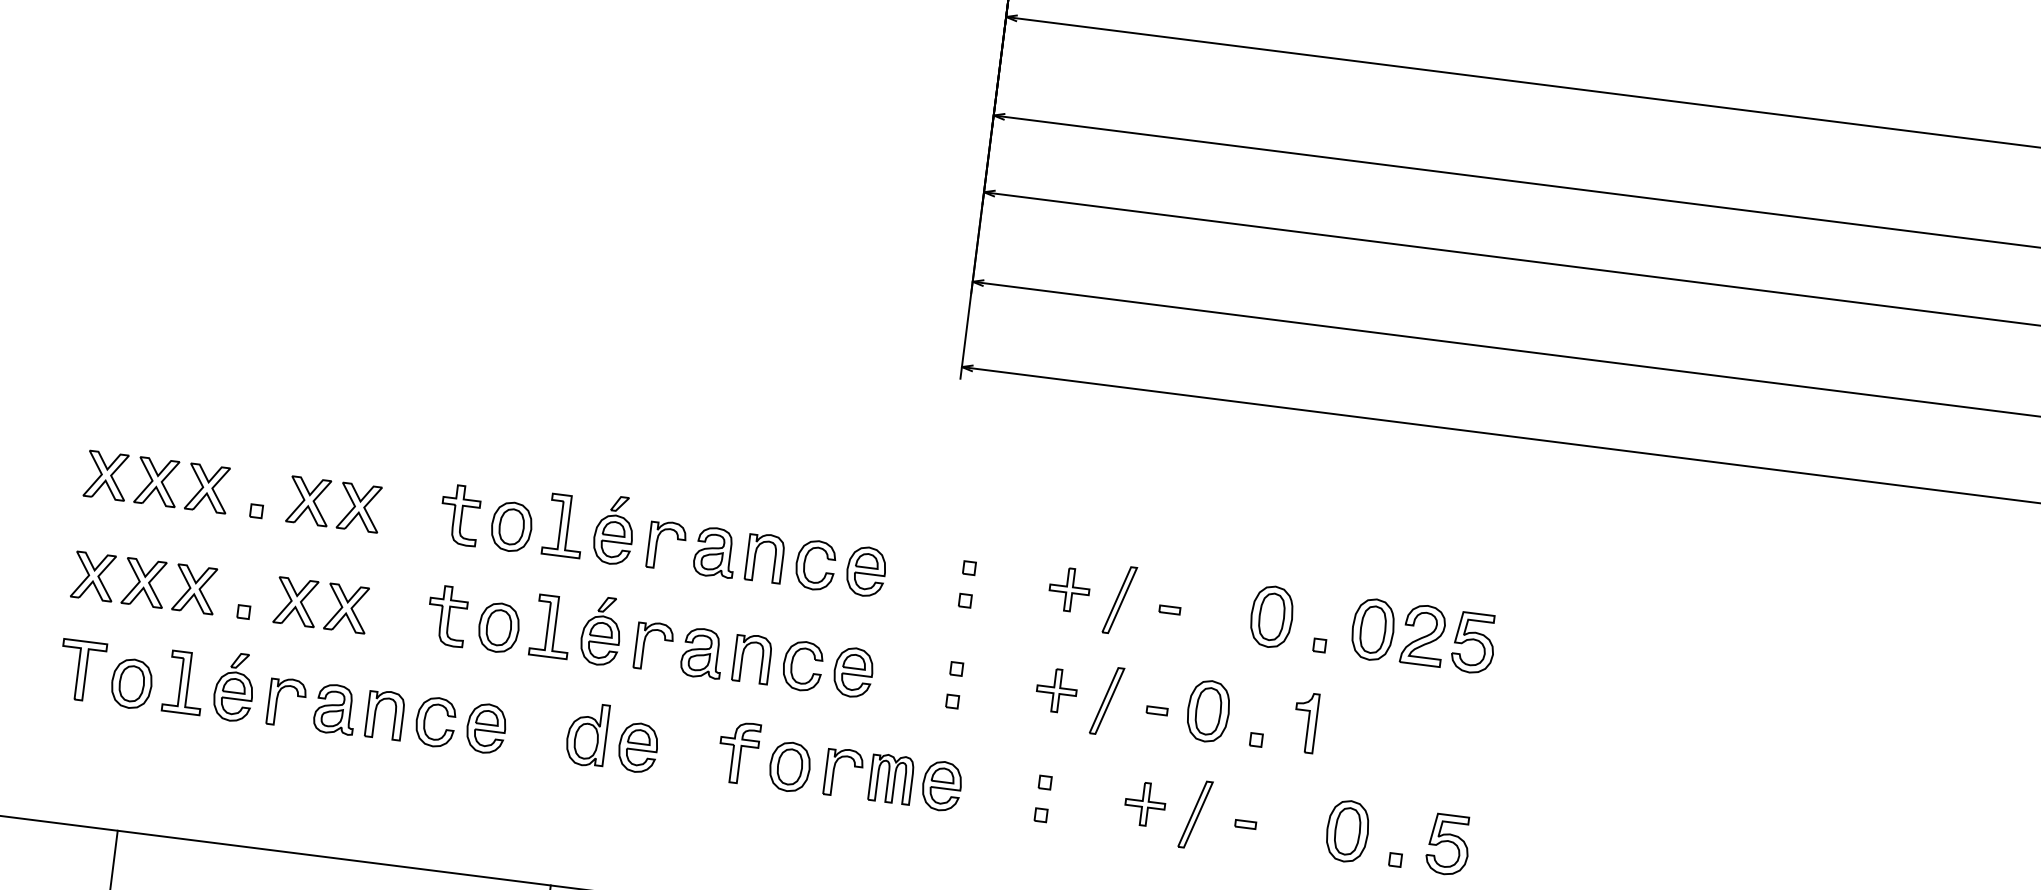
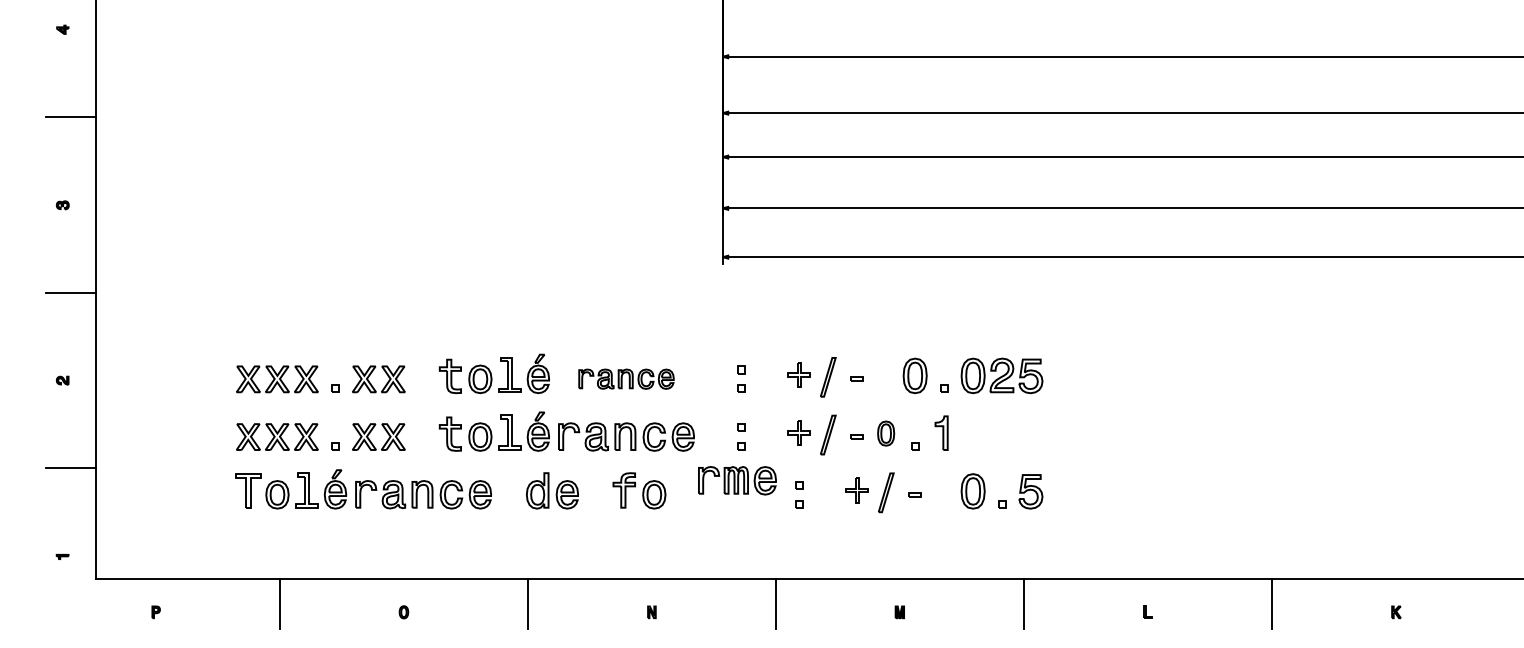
part: (767, 557) -> (626, 378), size x0.7
part: (1207, 710) -> (885, 433), size x0.7
part: (893, 779) -> (737, 480), moved

